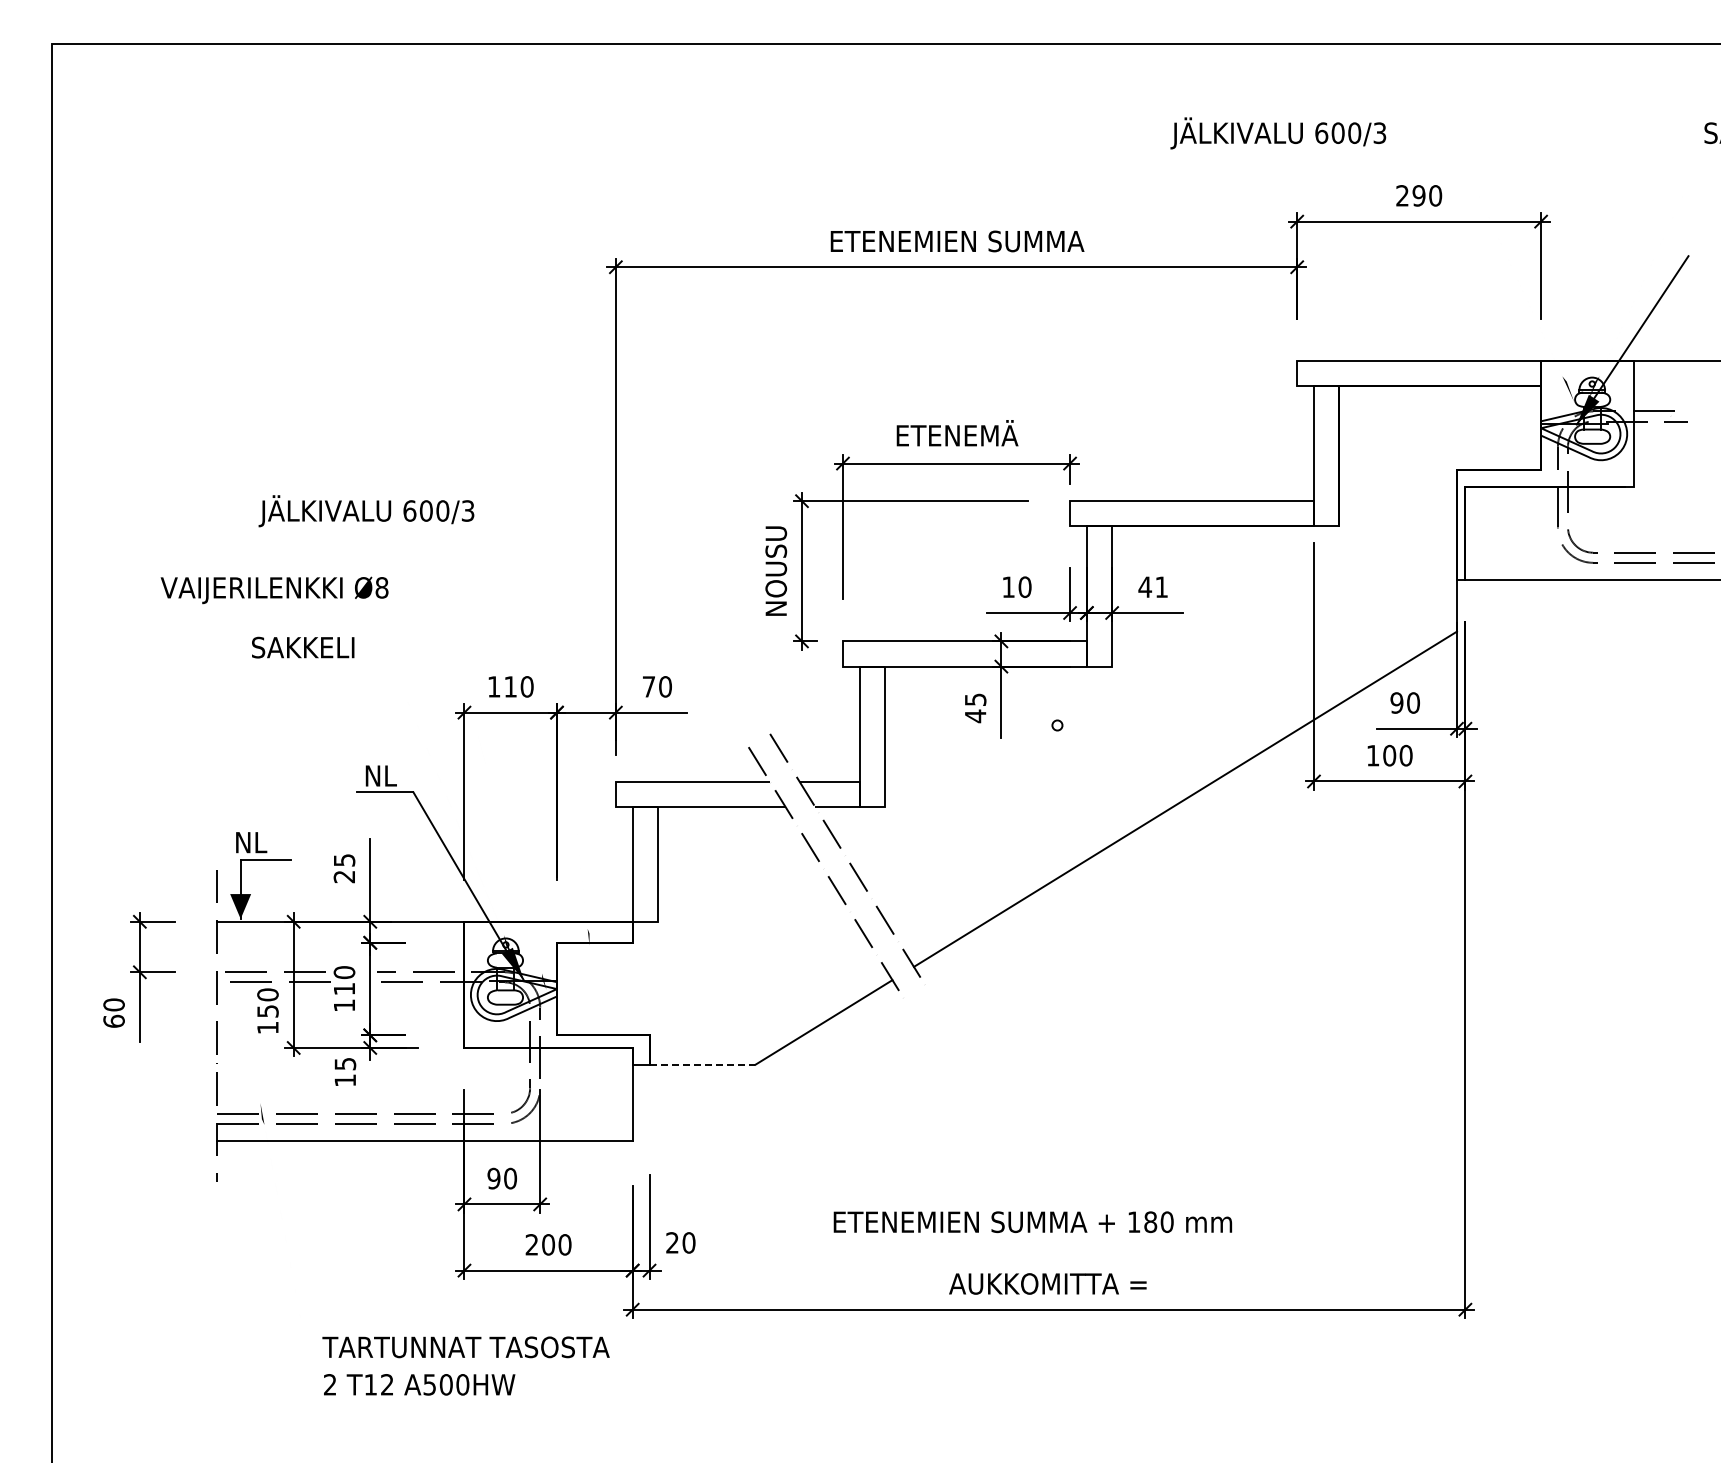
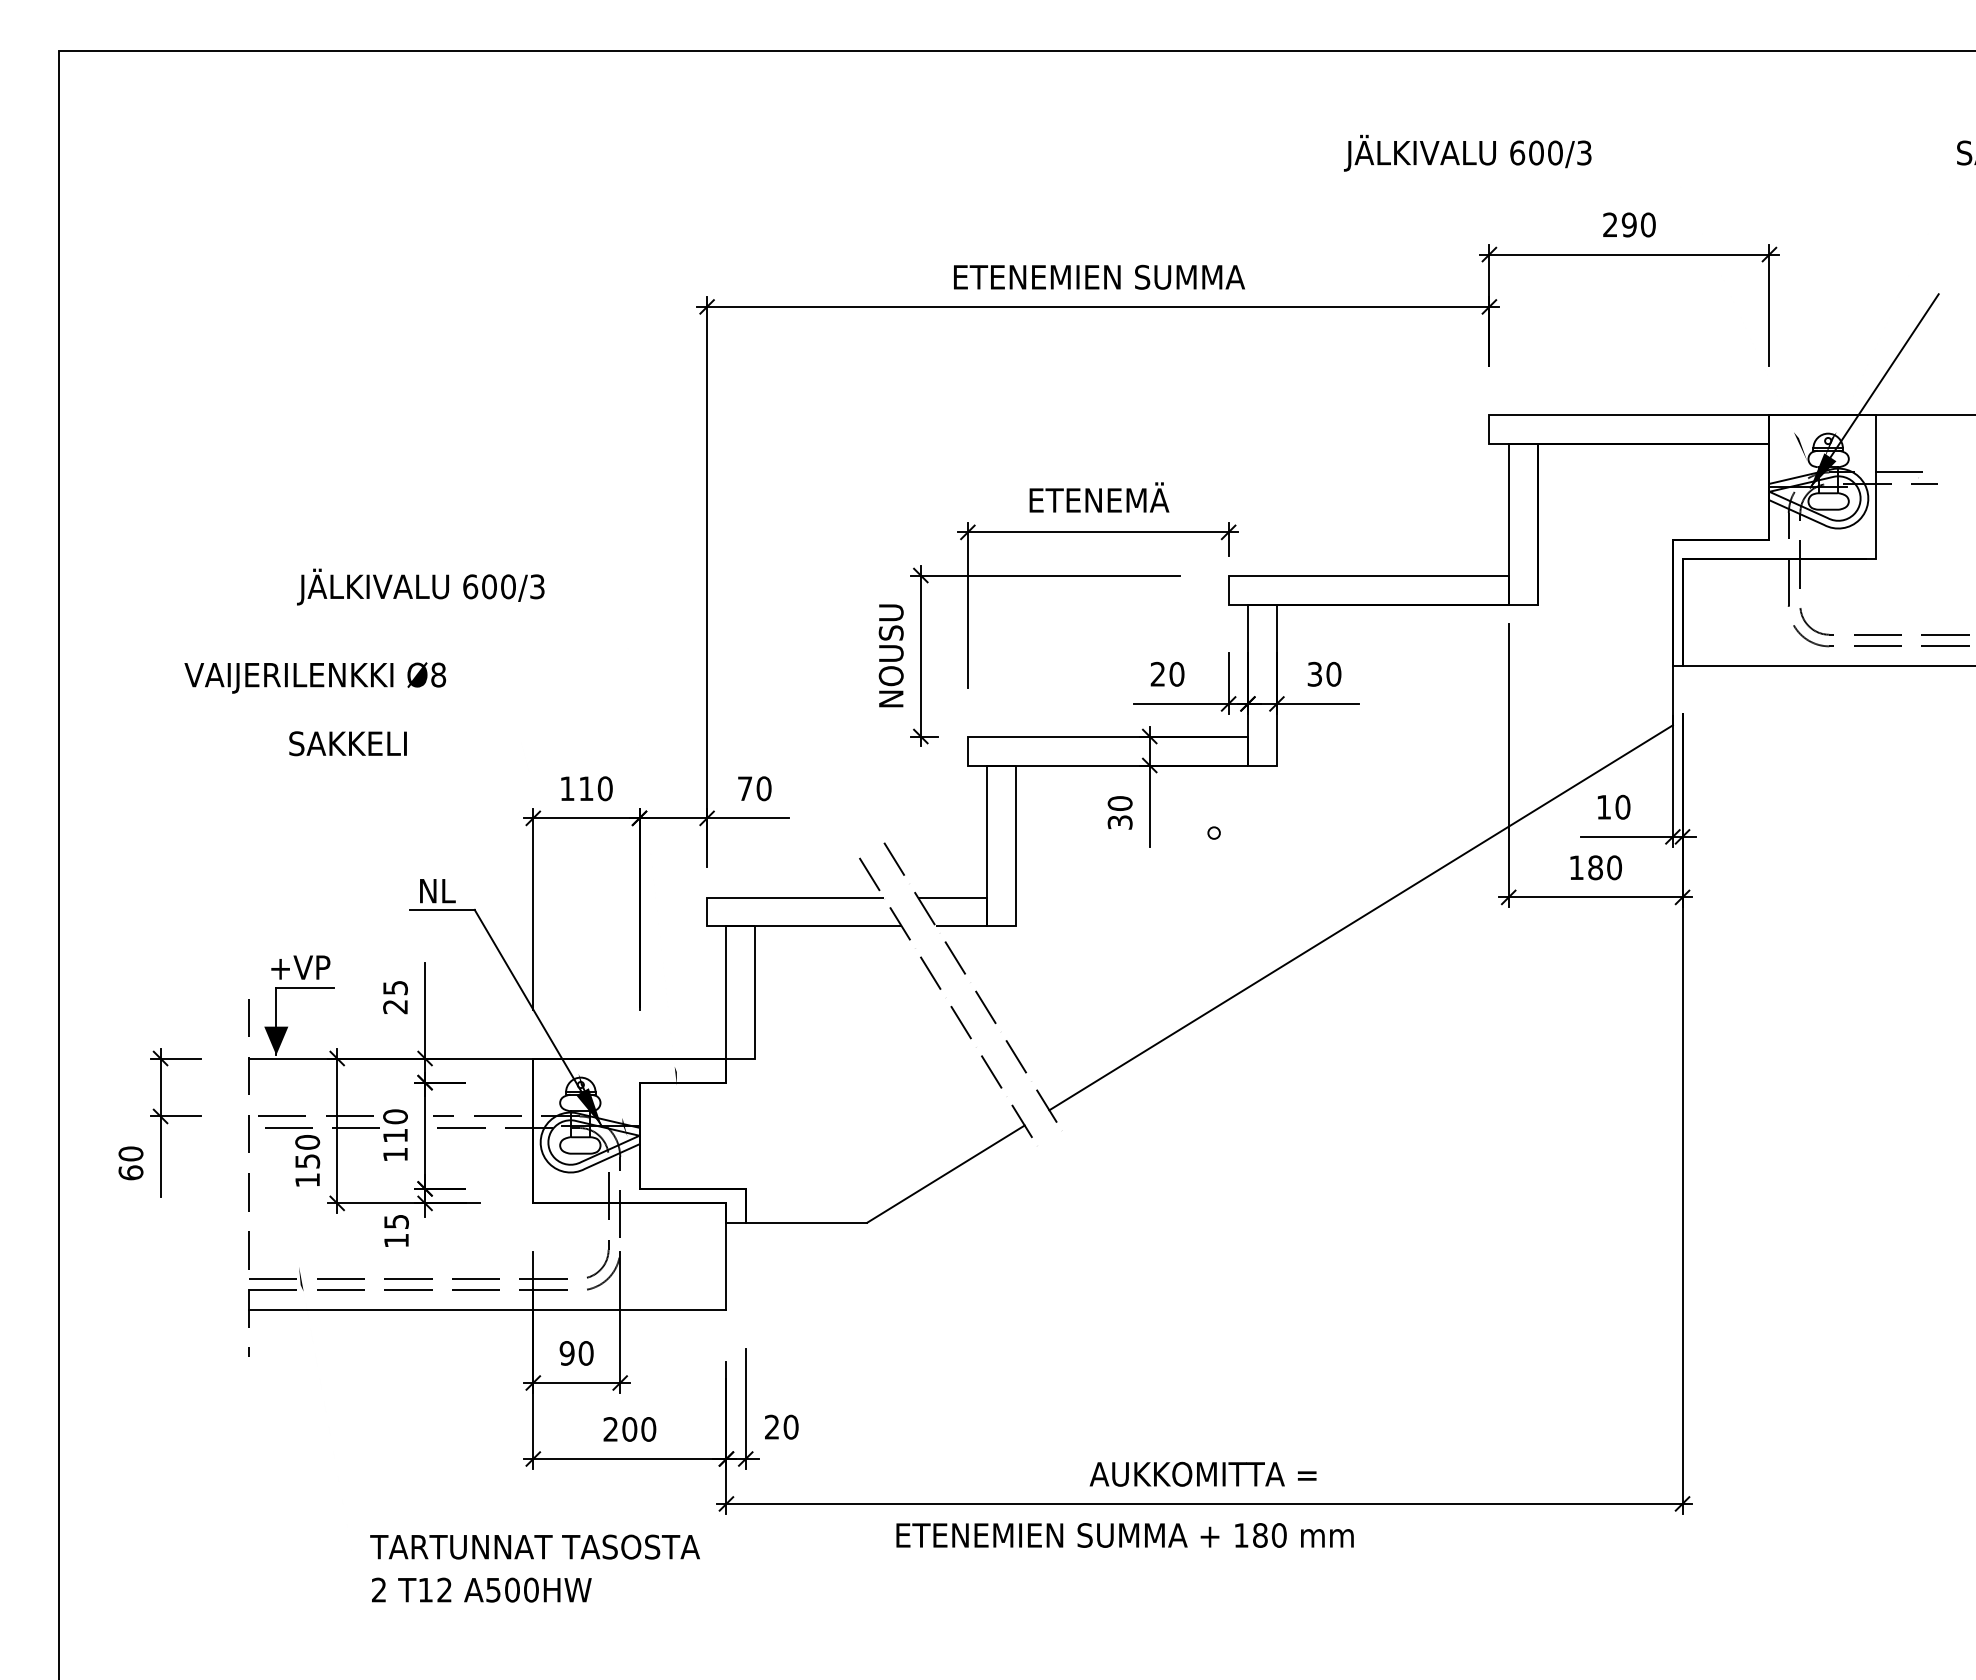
text: (1008, 586) -> (1157, 673), 10 -> 20
text: (1153, 587) -> (1324, 674), 41 -> 30
text: (1396, 702) -> (1603, 806), 90 -> 10
text: (975, 708) -> (1120, 813), 45 -> 30
text: (1389, 755) -> (1595, 867), 100 -> 180
text: (261, 842) -> (300, 967), NL -> +VP
line: (702, 1064) -> (806, 1222), dashed -> solid
text: (1032, 1222) -> (1124, 1535), moved

